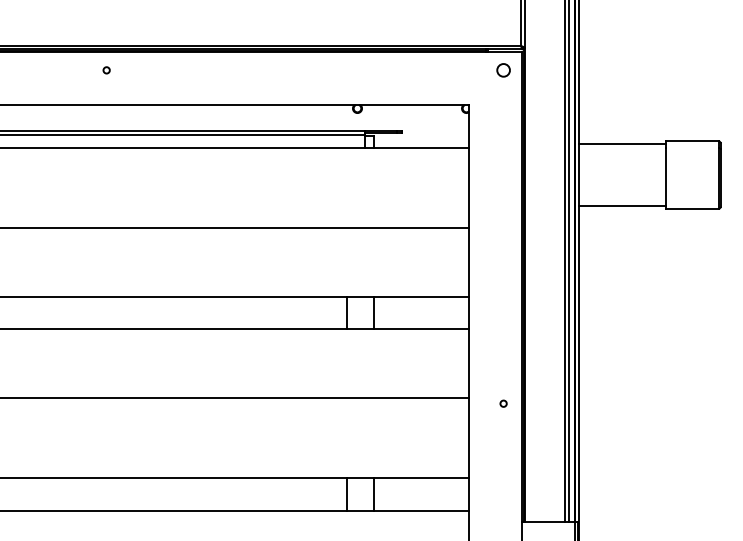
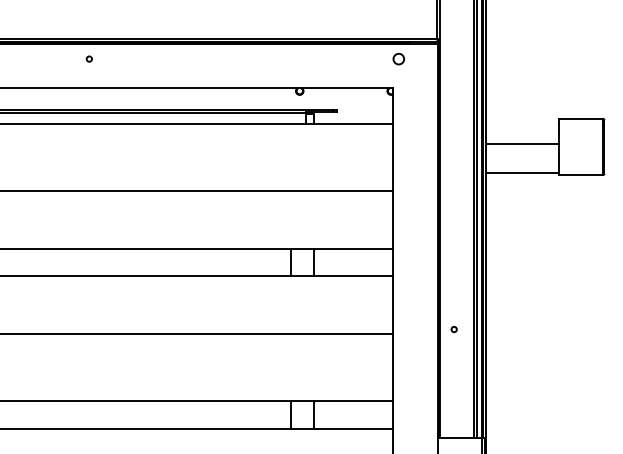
circle: (503, 70) -> (398, 59), moved
line: (622, 144) -> (522, 143), moved
circle: (503, 403) -> (454, 329), moved

